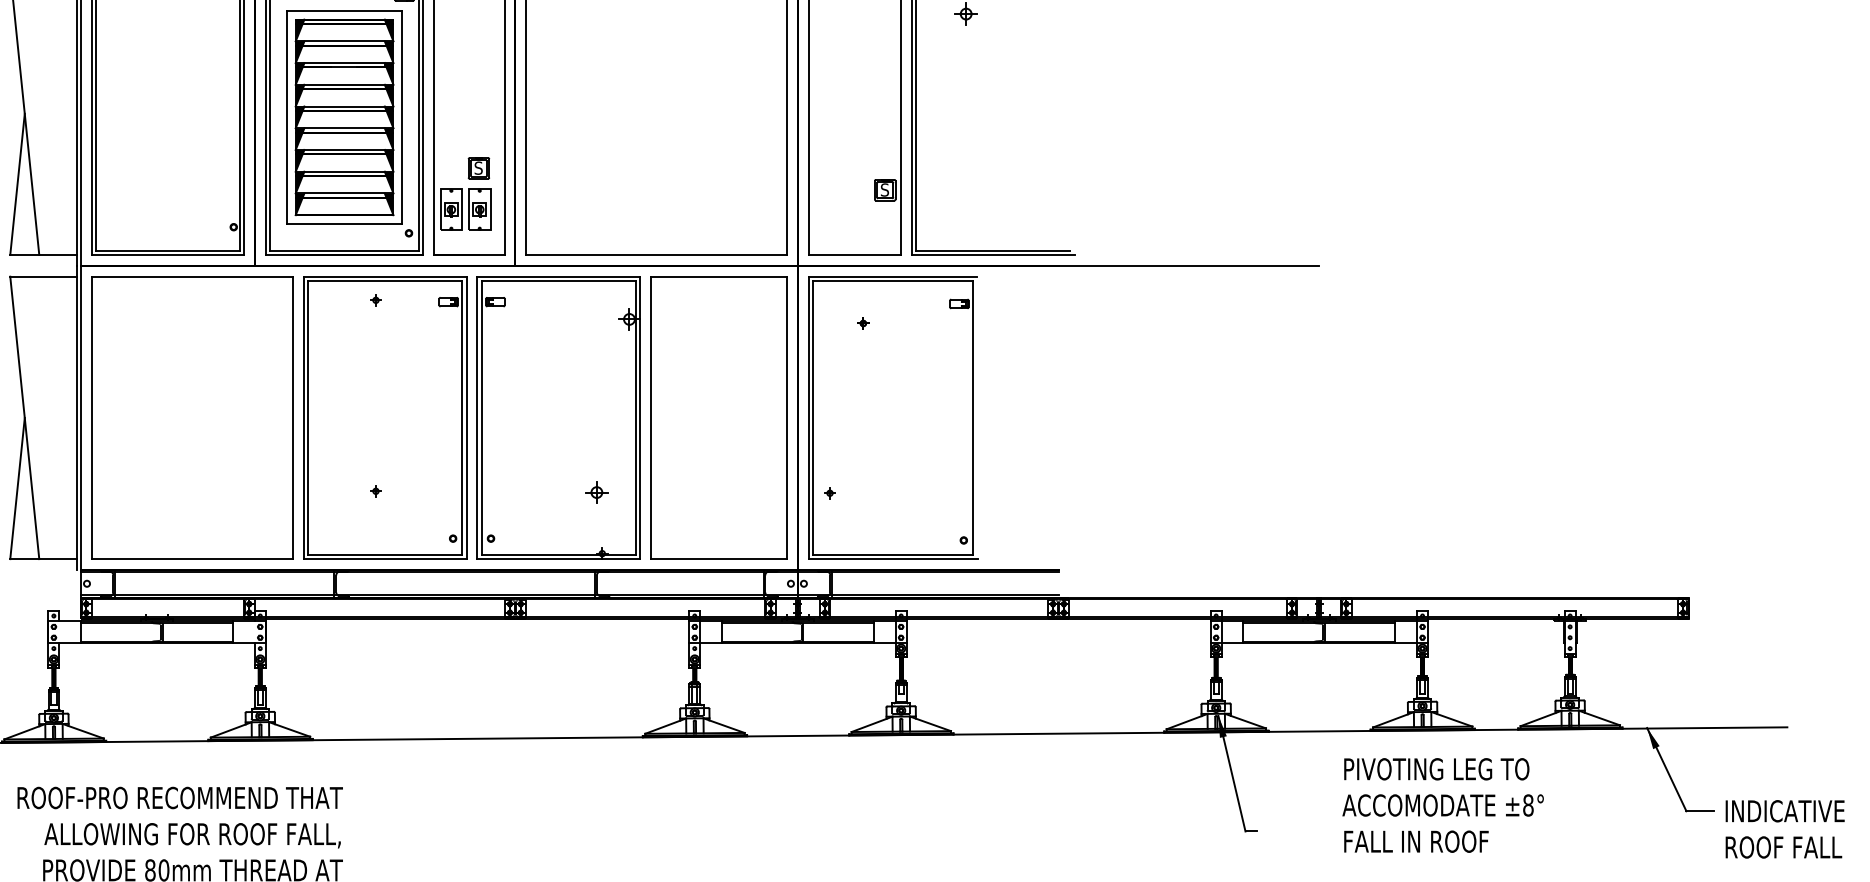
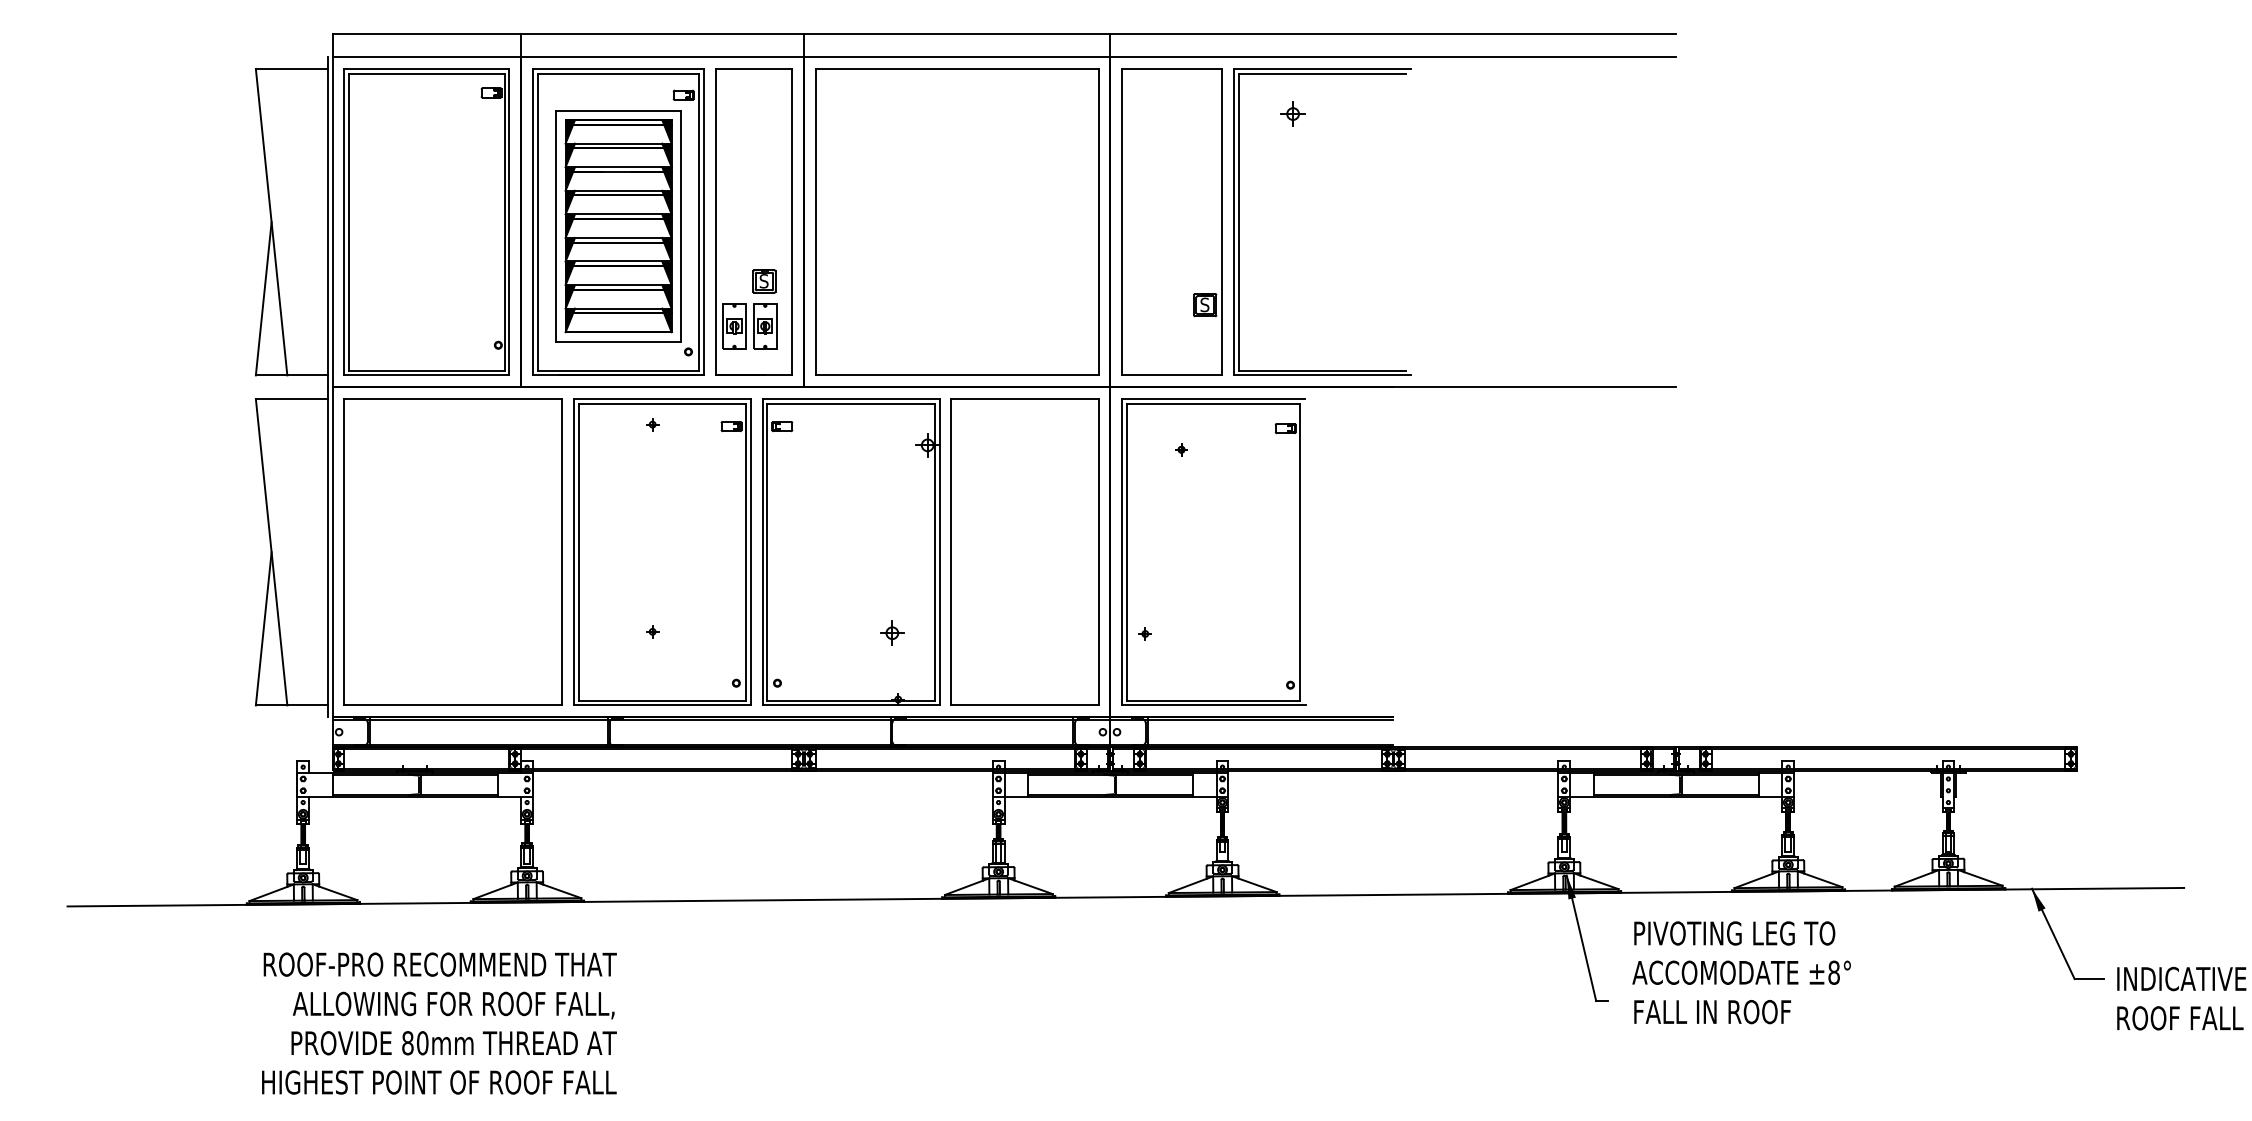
text: (1443, 805) -> (1741, 972), moved

